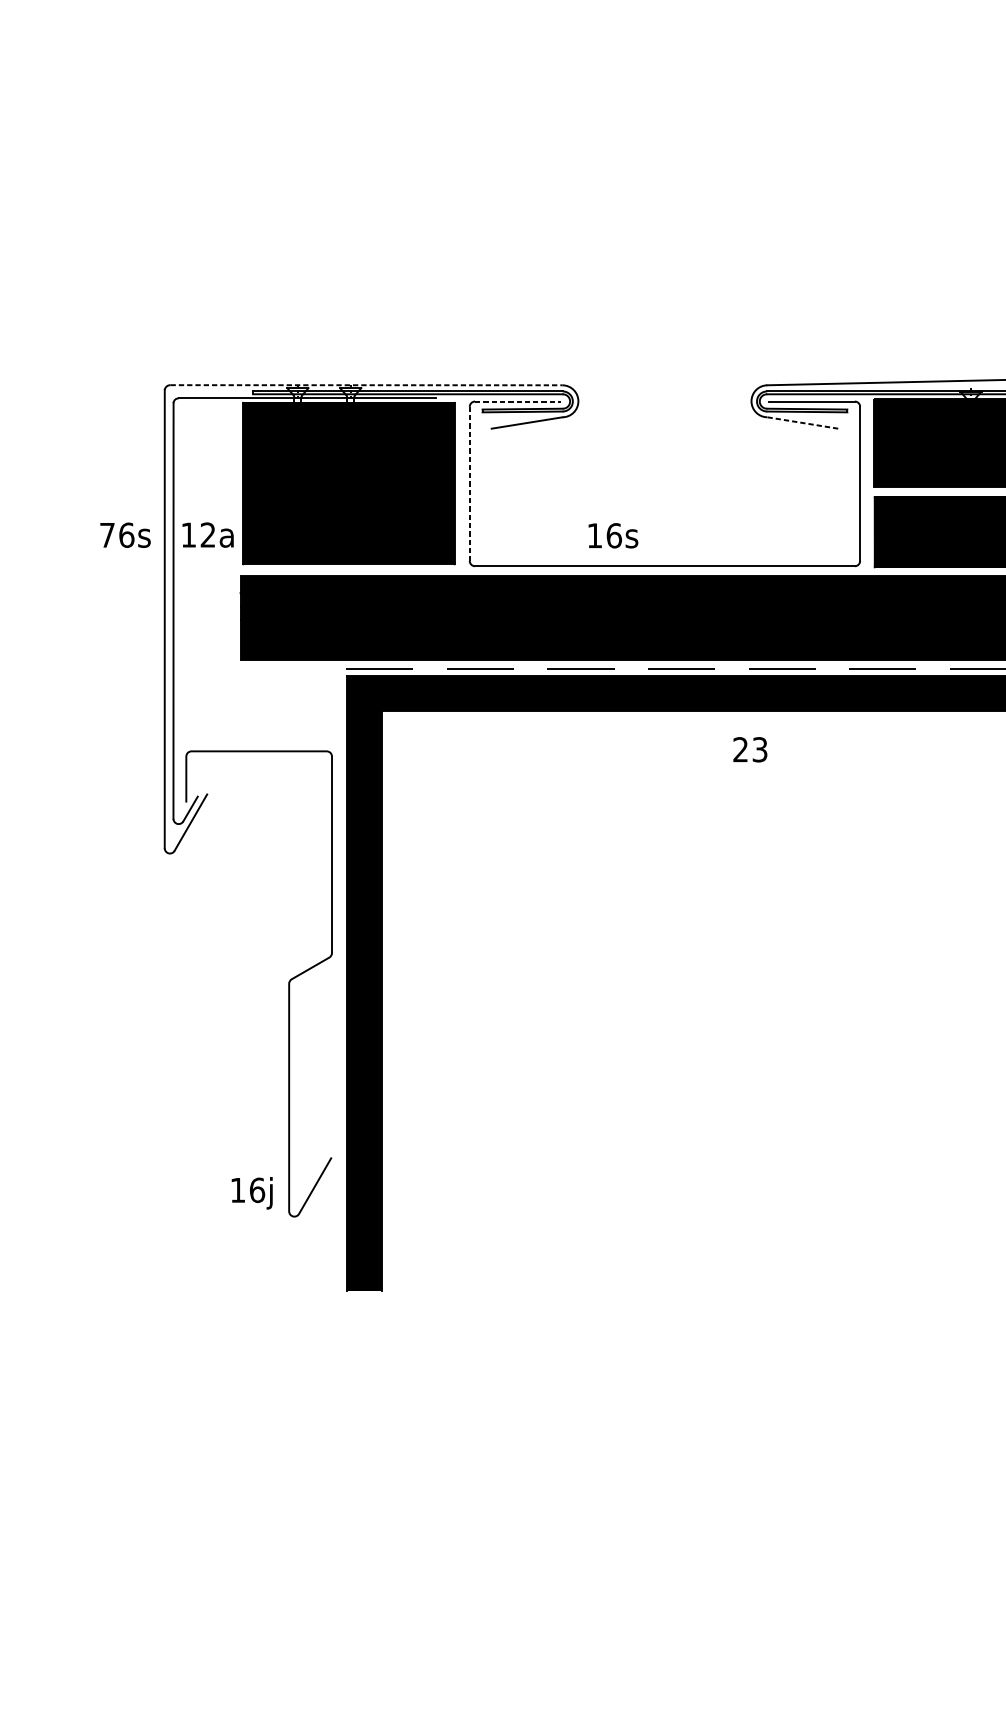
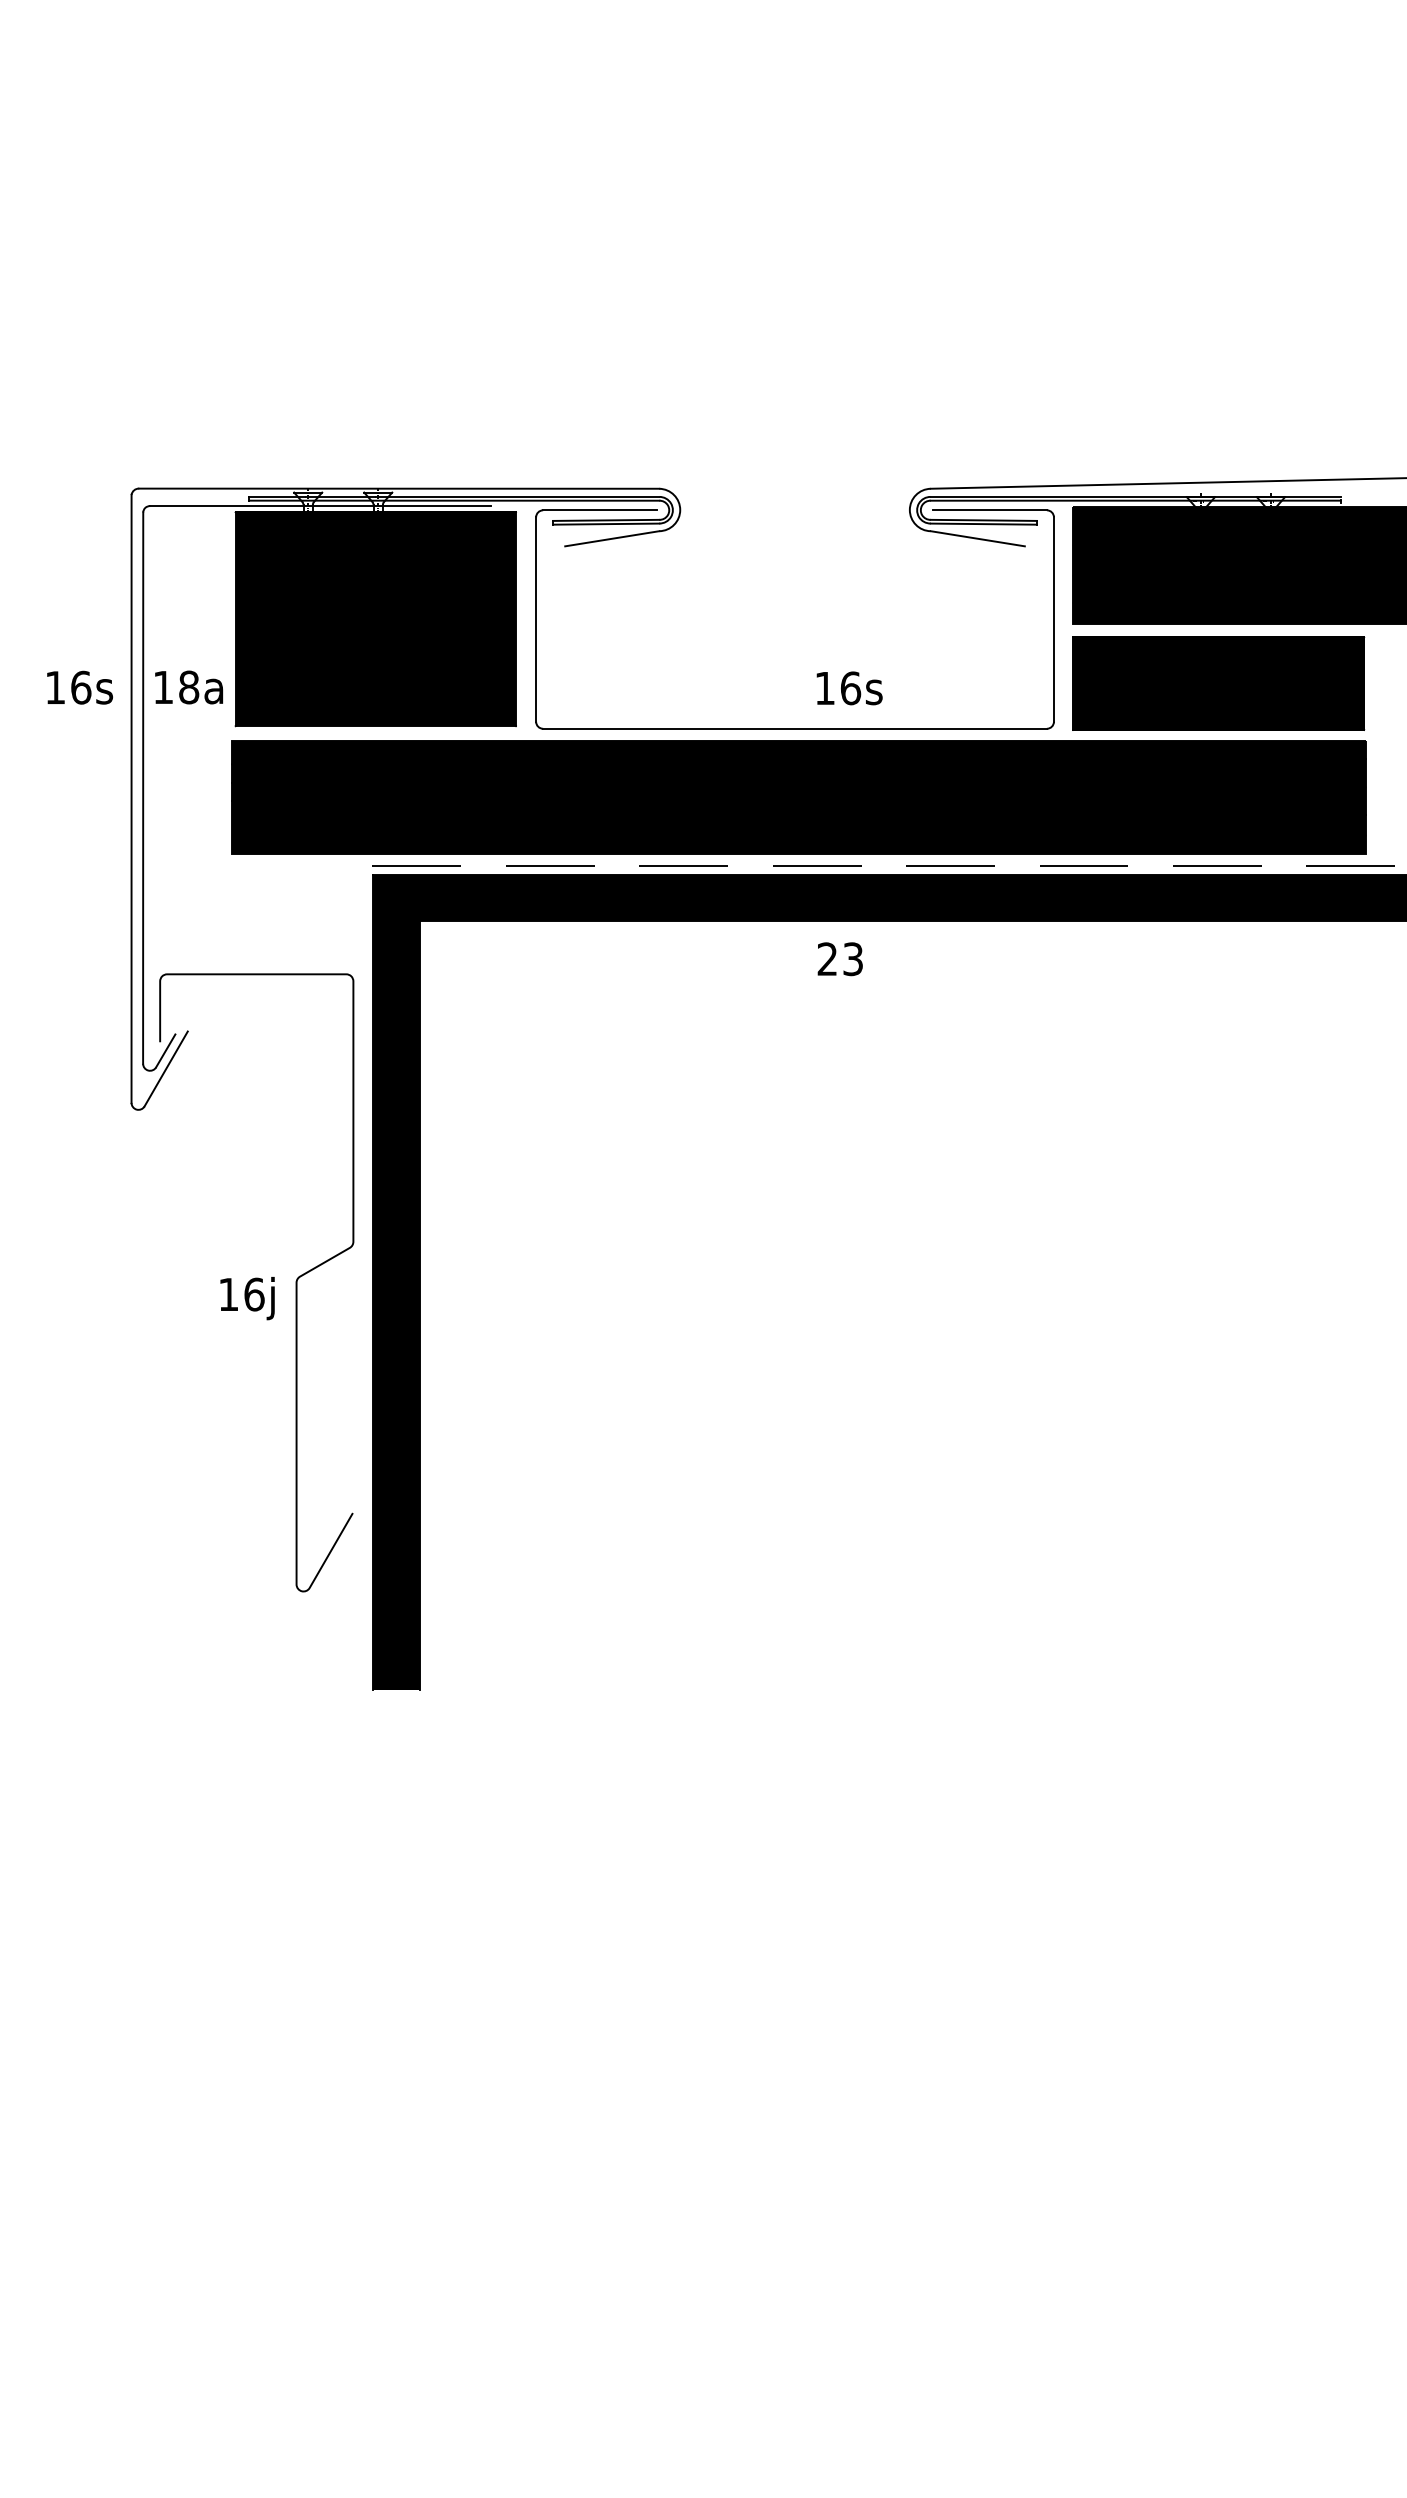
line: (366, 385) -> (399, 488), dashed -> solid
line: (518, 401) -> (600, 510), dashed -> solid
line: (802, 422) -> (977, 538), dashed -> solid
line: (470, 484) -> (536, 620), dashed -> solid
text: (107, 535) -> (55, 687), 76s -> 16s
text: (208, 535) -> (189, 687), 12a -> 18a
text: (613, 535) -> (849, 688), moved
text: (749, 749) -> (839, 959), moved
text: (252, 1193) -> (247, 1298), moved

